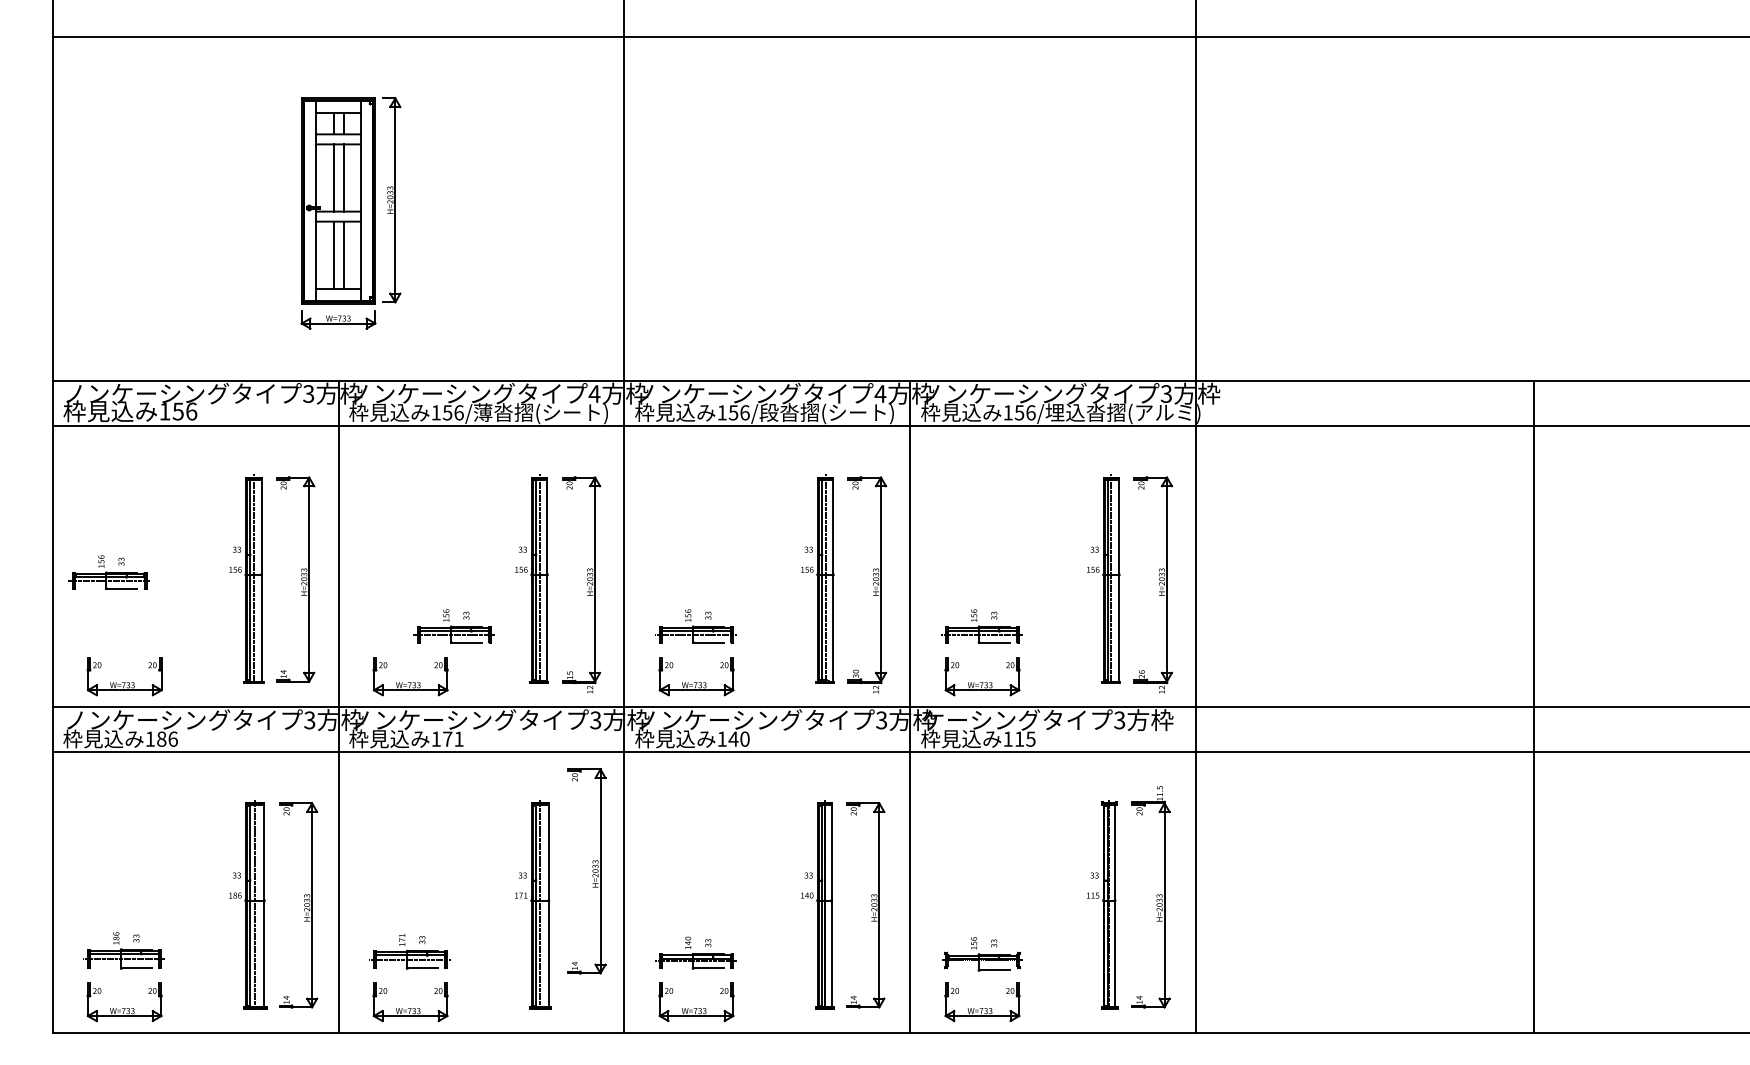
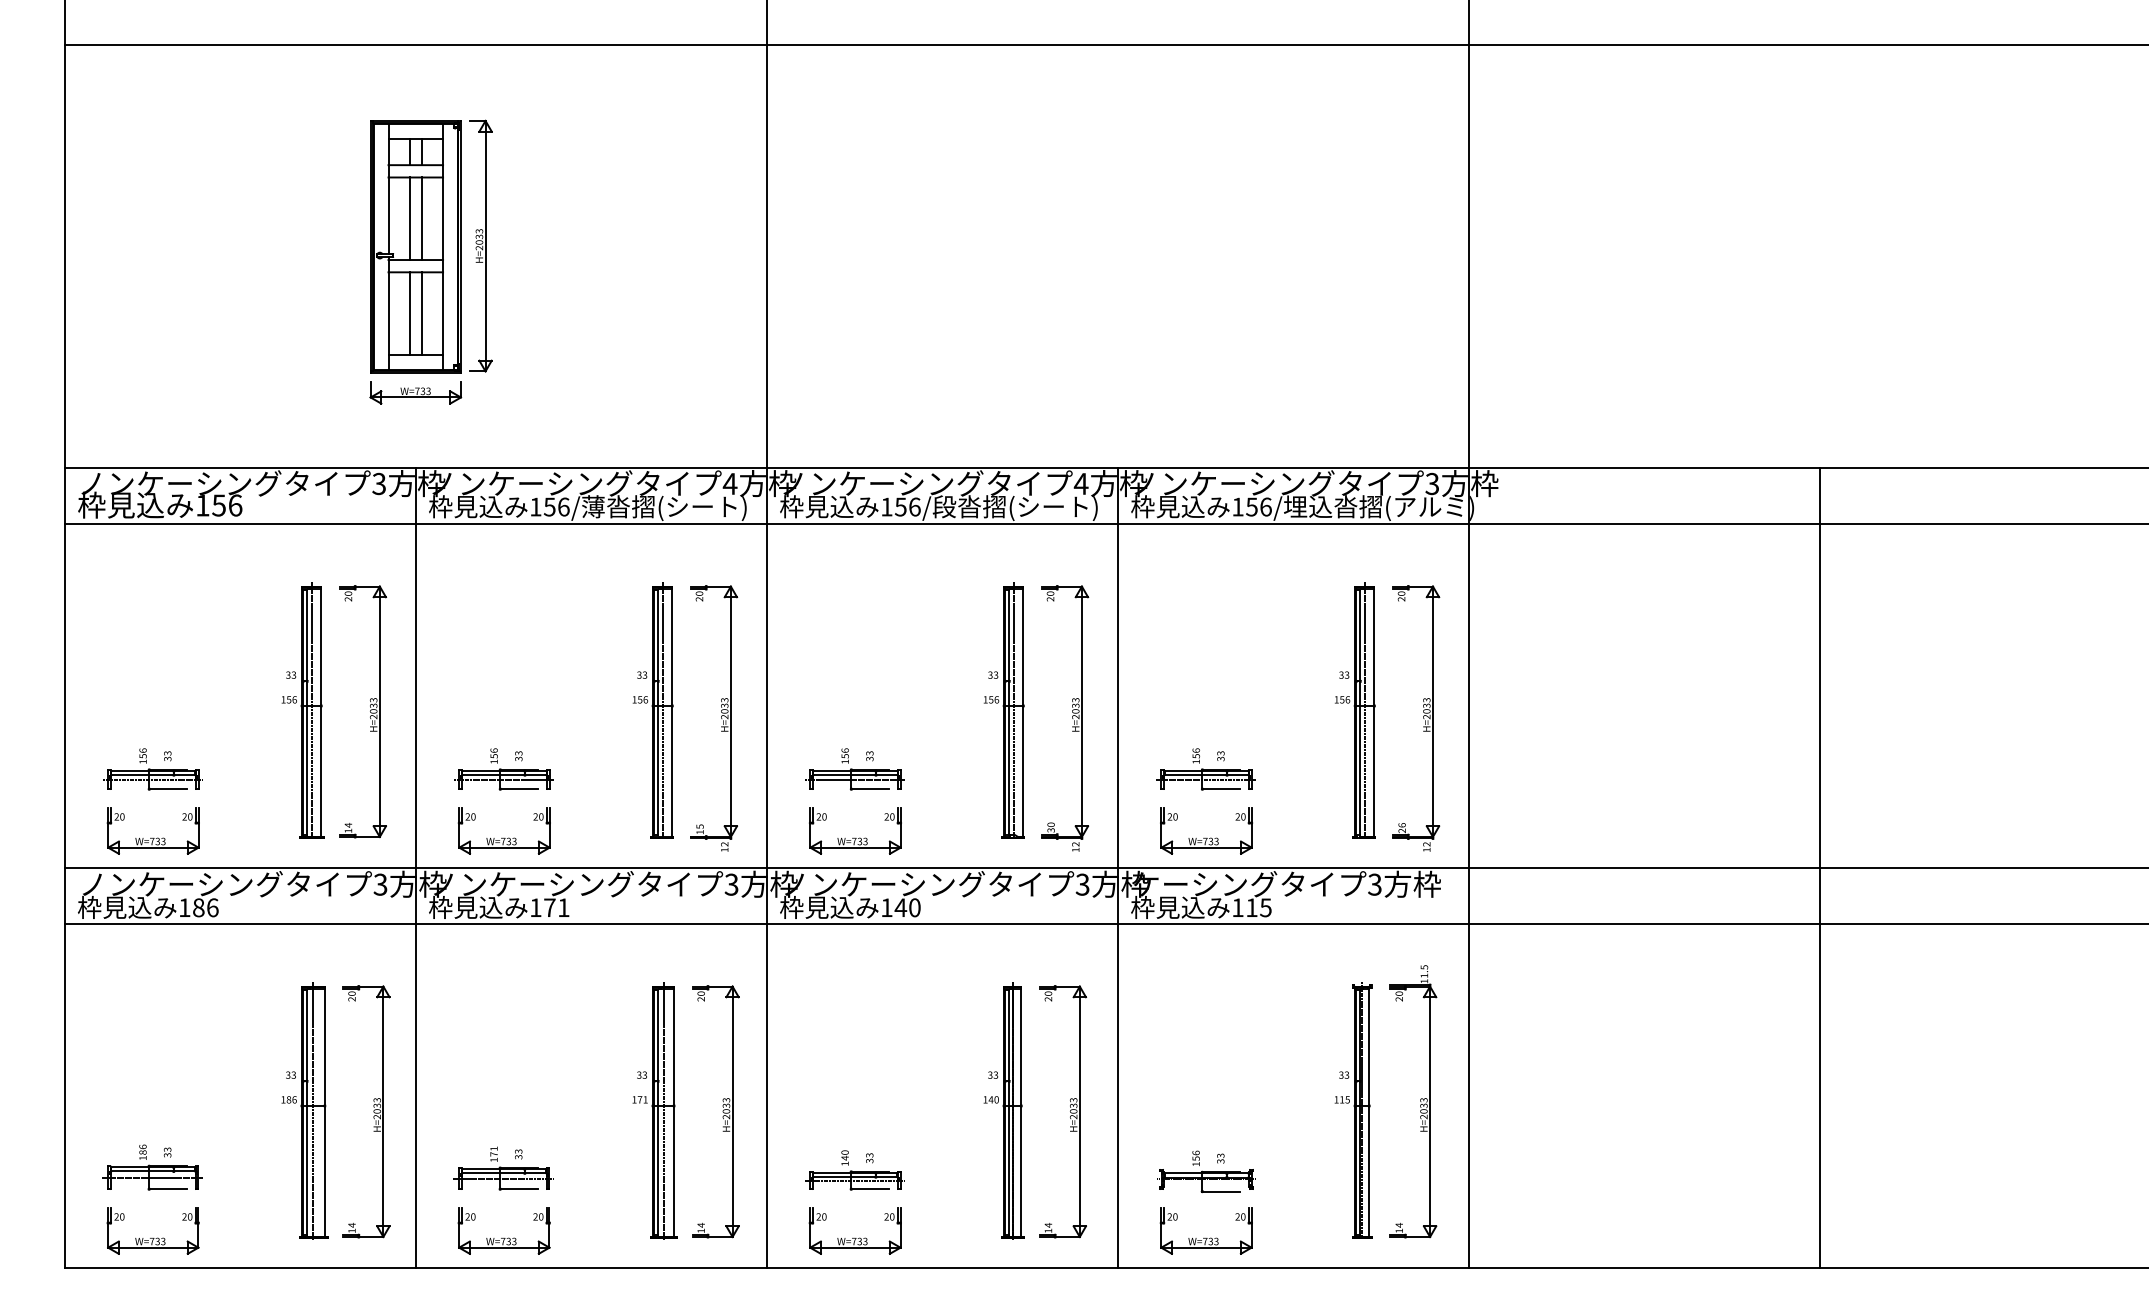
part: (108, 572) -> (151, 769), moved
part: (453, 626) -> (502, 769), moved
line: (1534, 706) -> (1820, 867), moved
part: (586, 871) -> (715, 1111), moved

